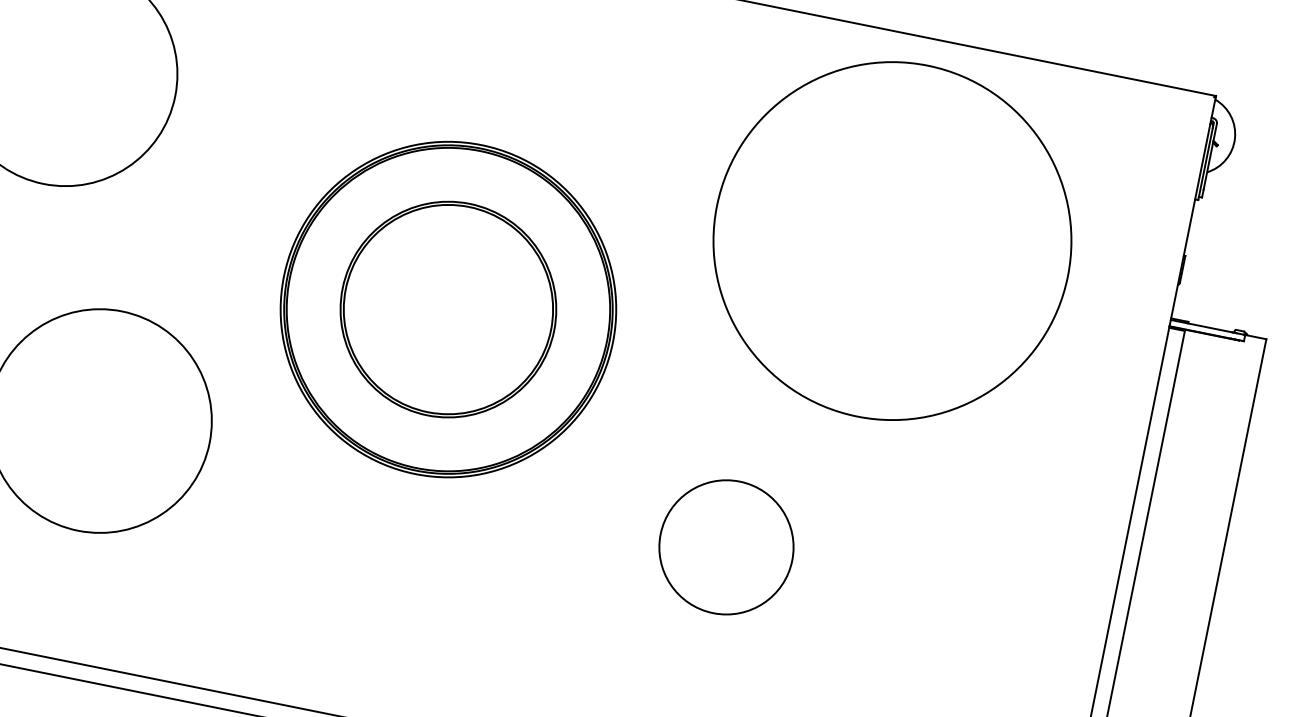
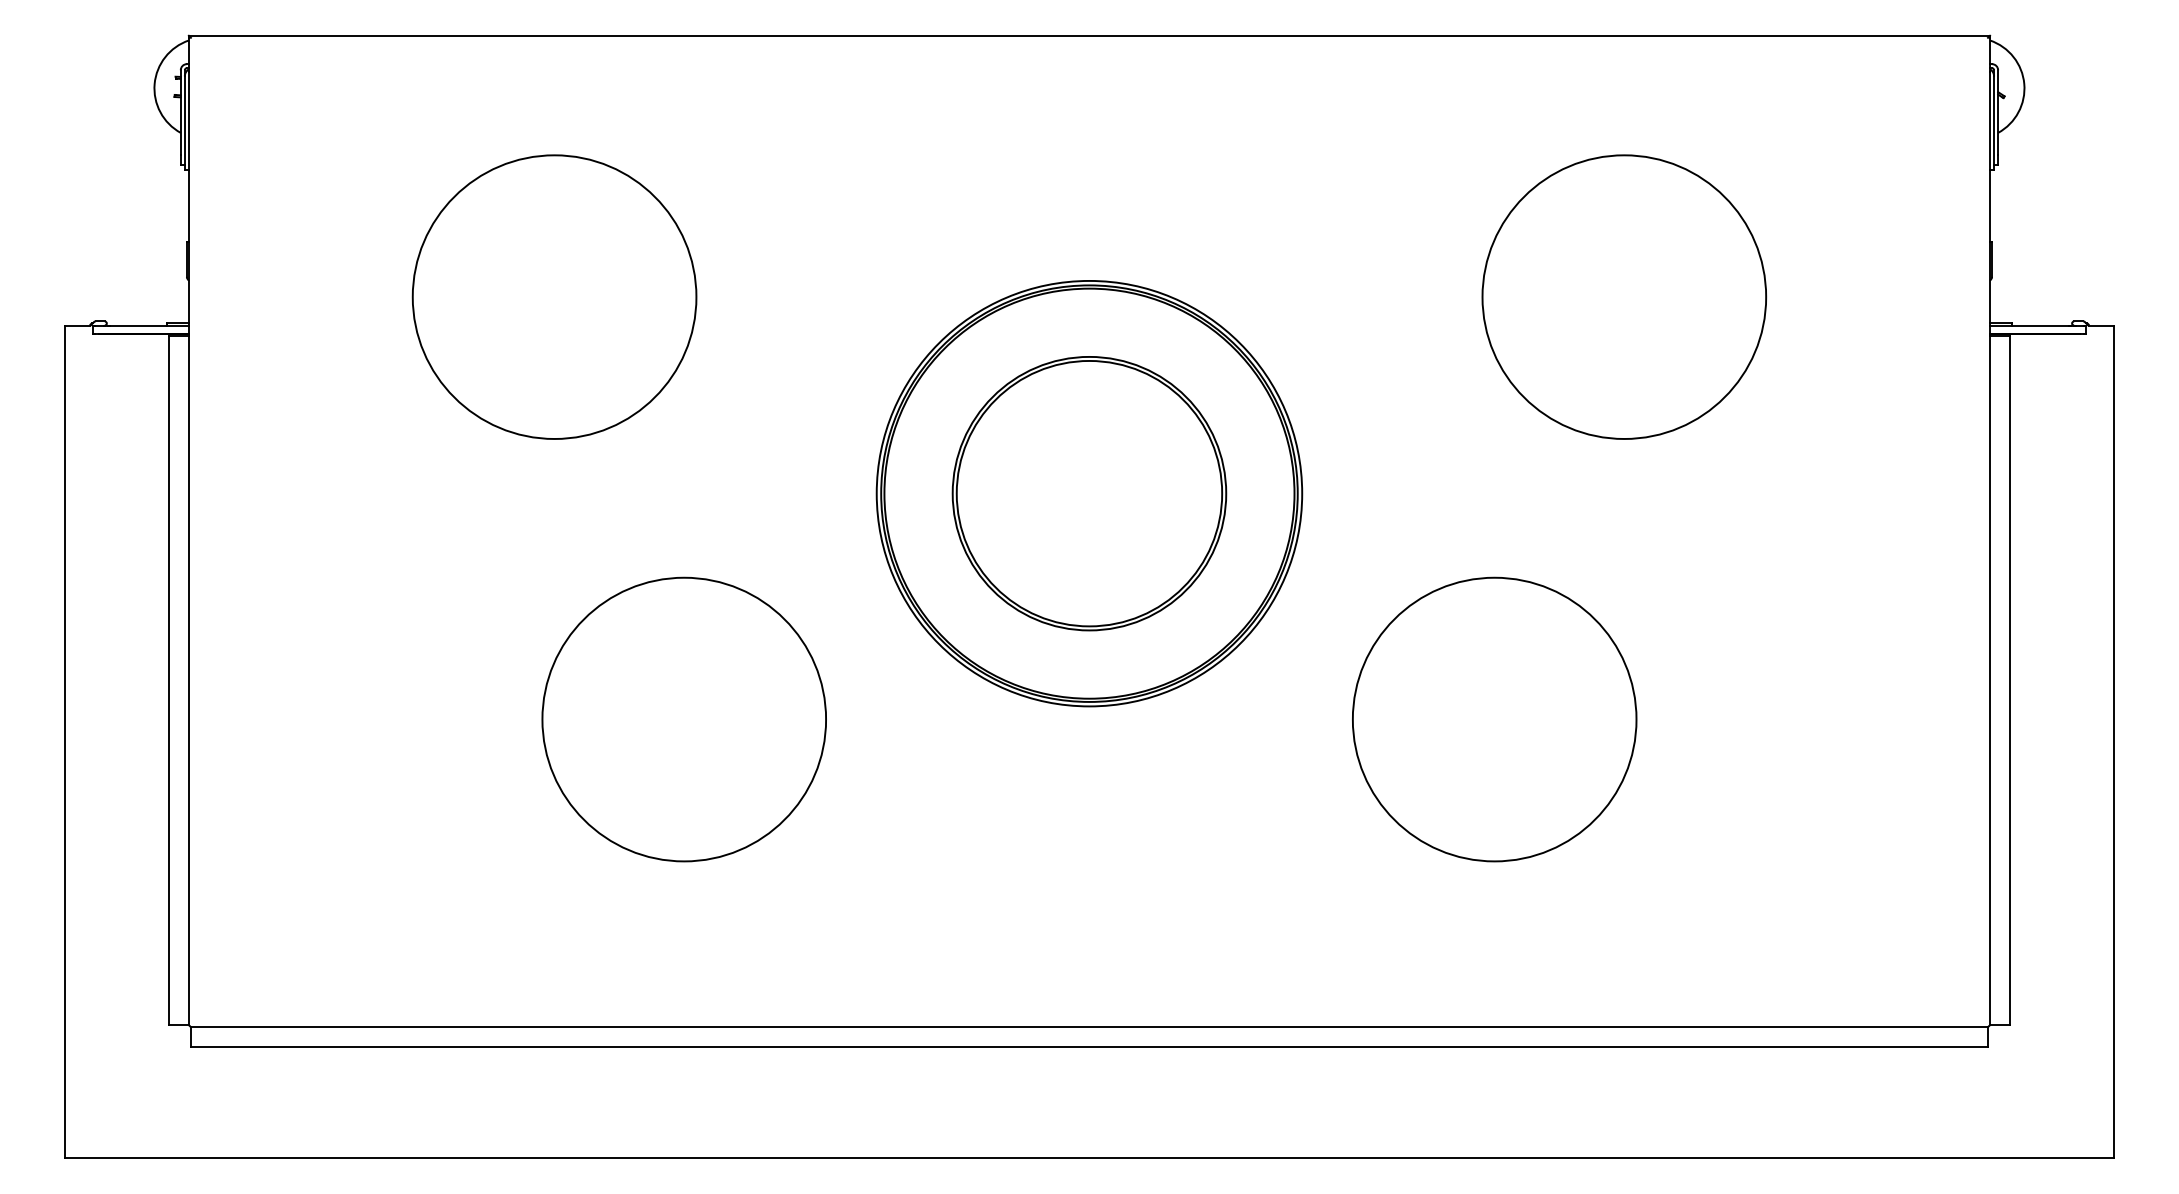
circle: (892, 240) -> (1624, 296), size x0.62
circle: (726, 547) -> (1494, 719), size x1.67

